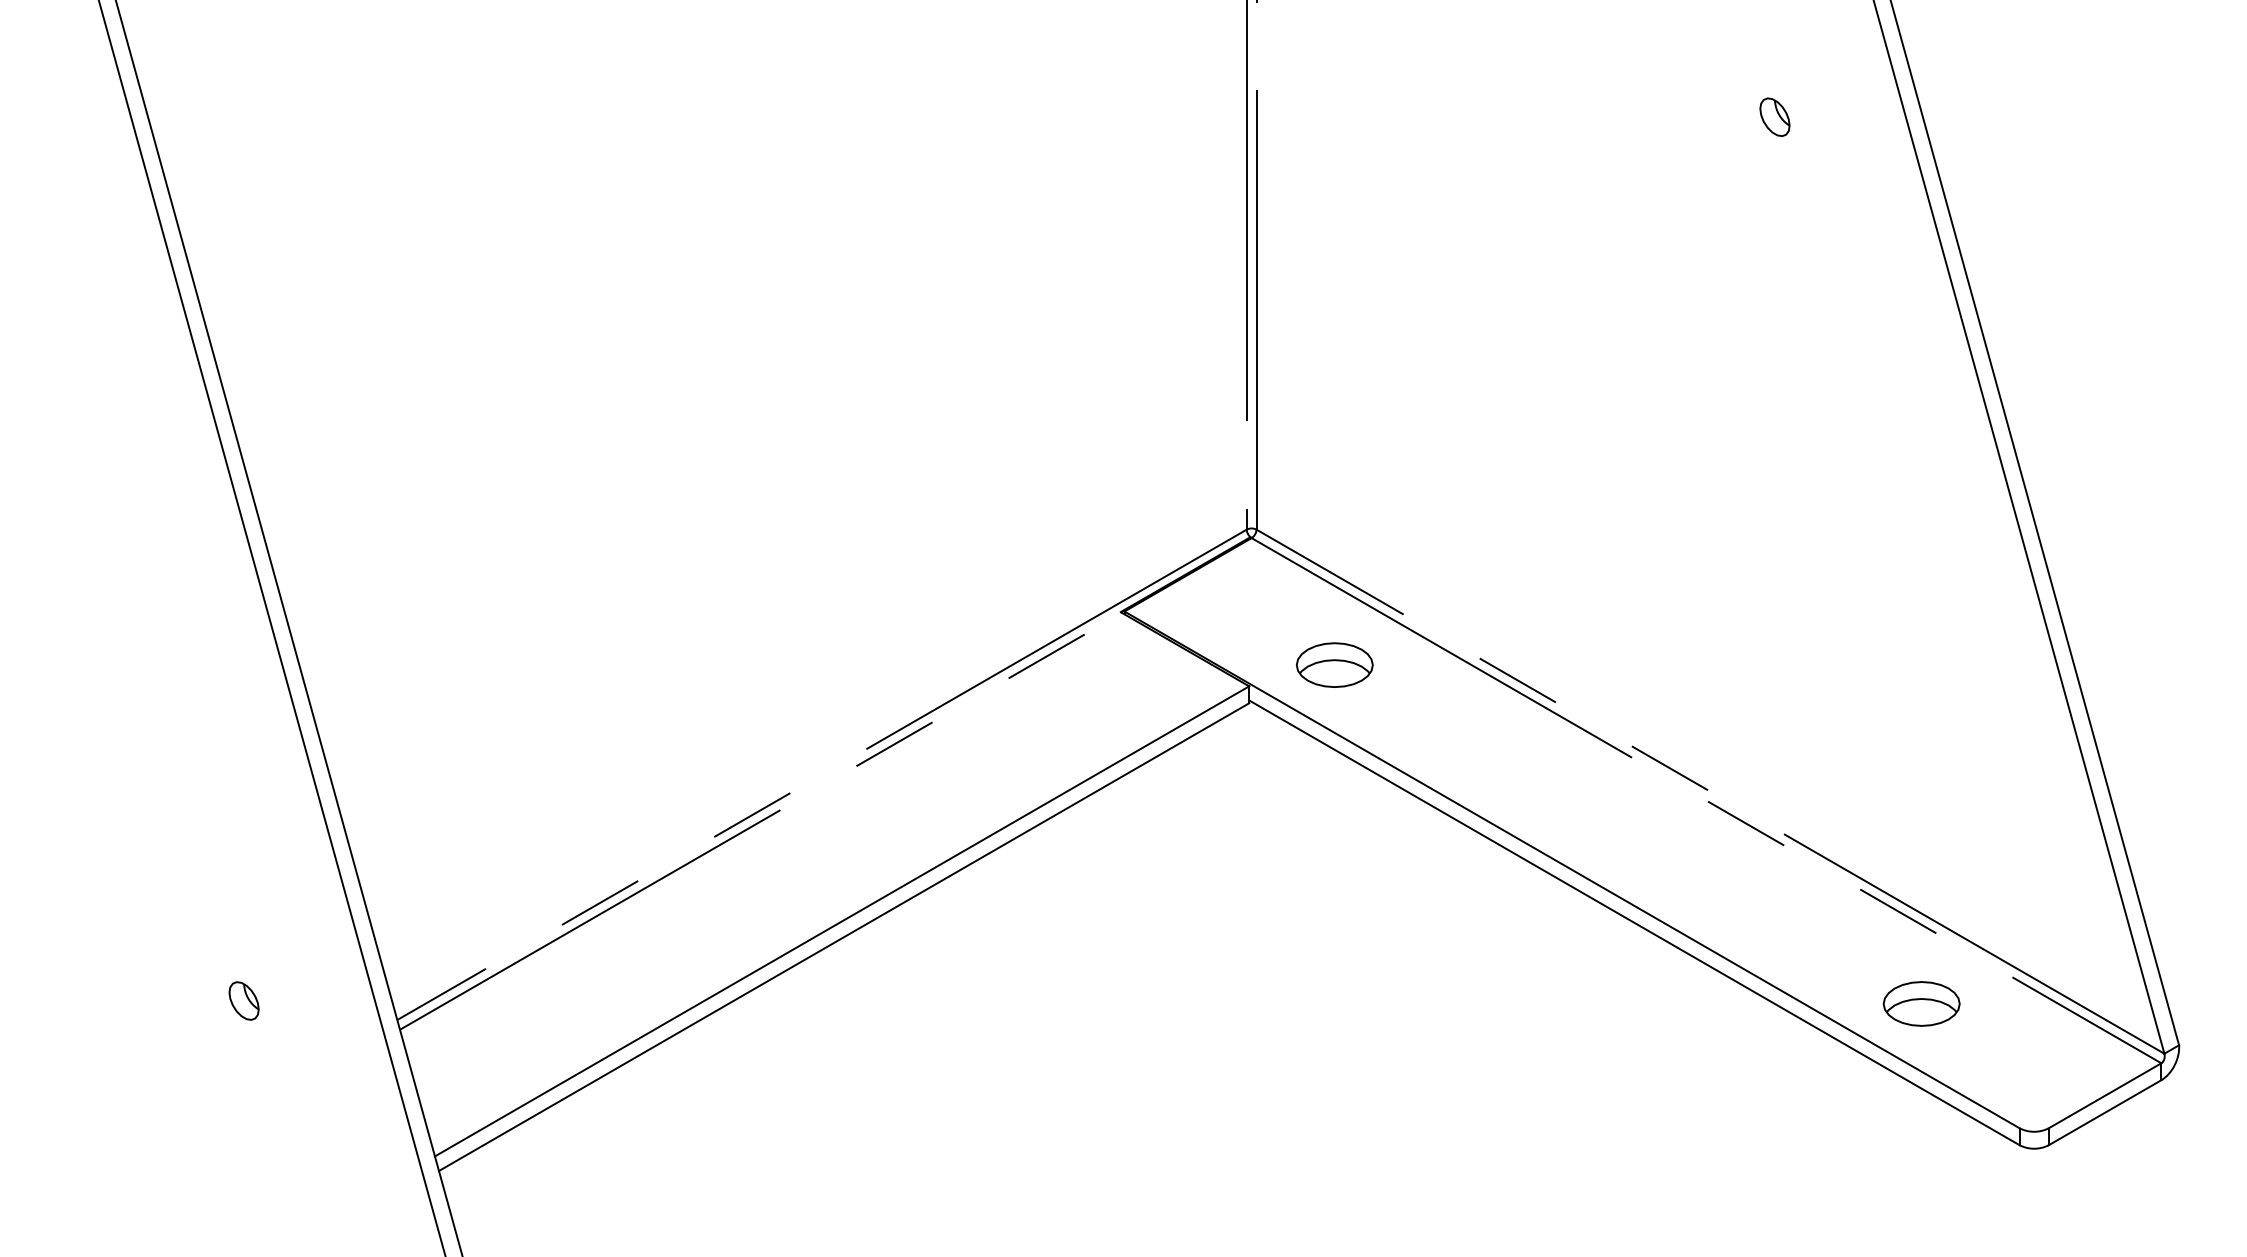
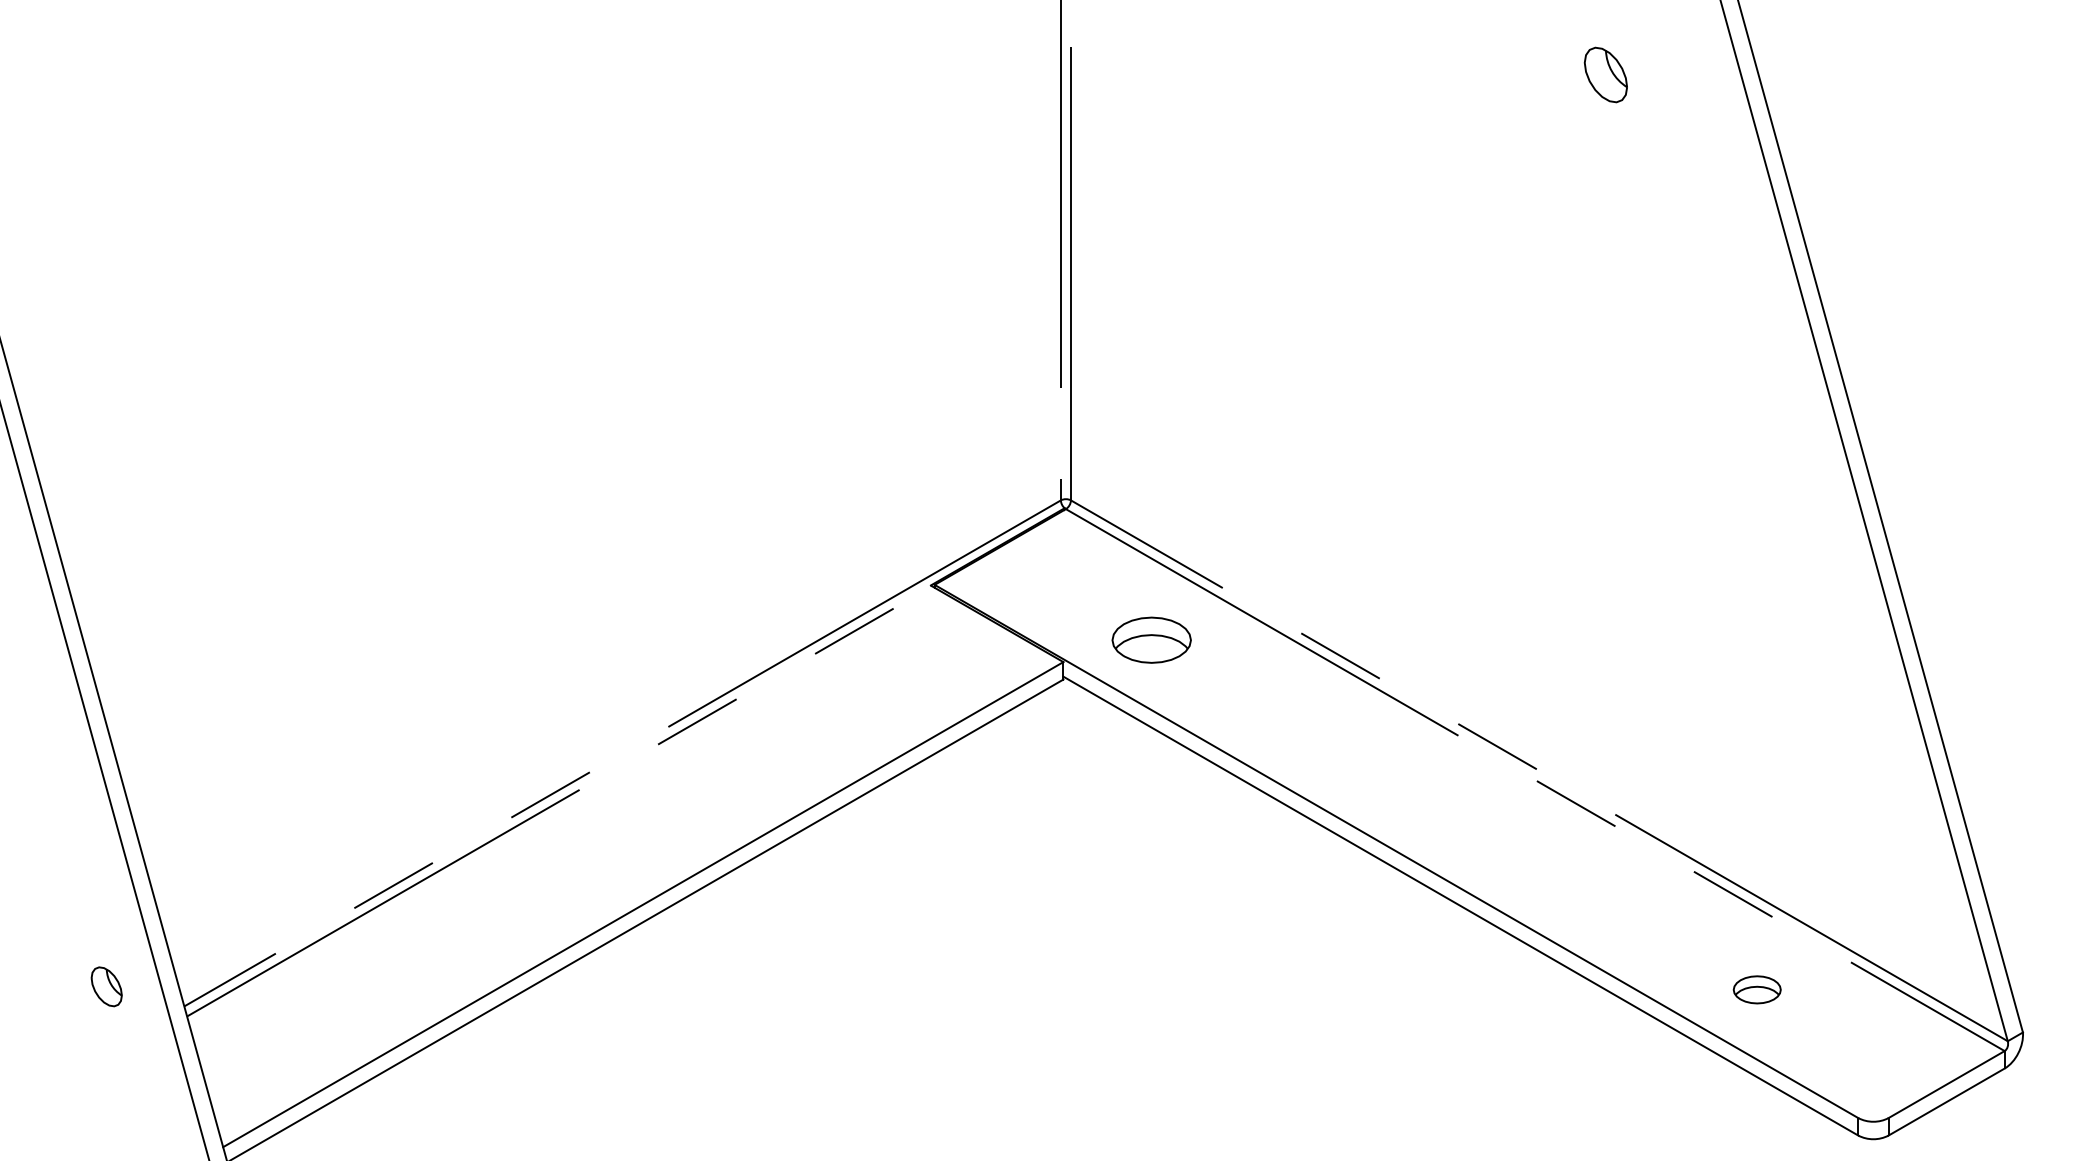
part: (1774, 116) -> (1605, 74), size x1.4
part: (243, 1000) -> (106, 986), moved
part: (1921, 1003) -> (1757, 989), size x0.6

